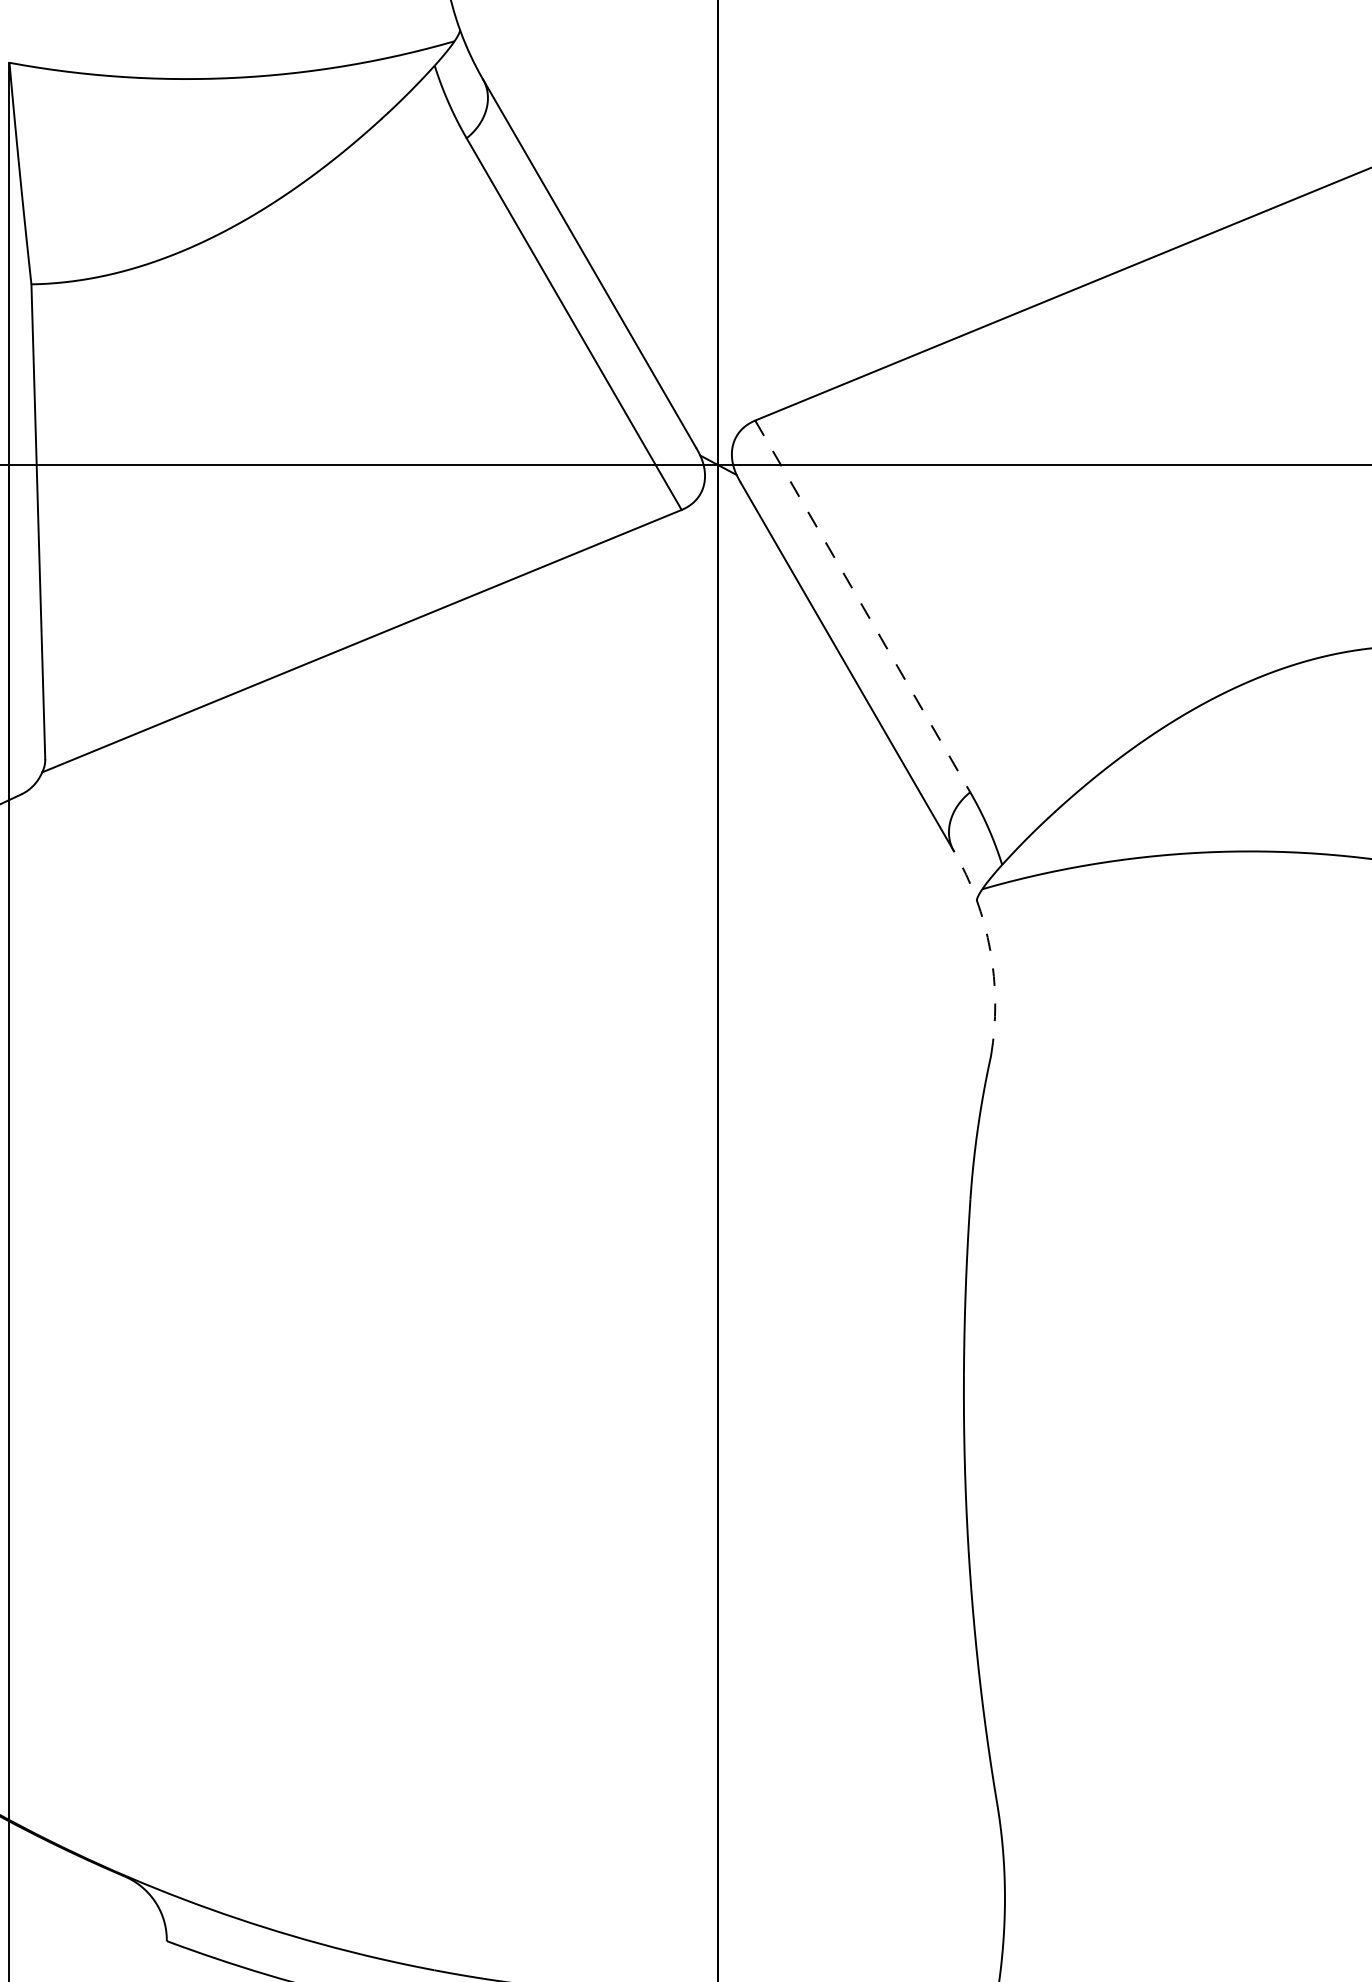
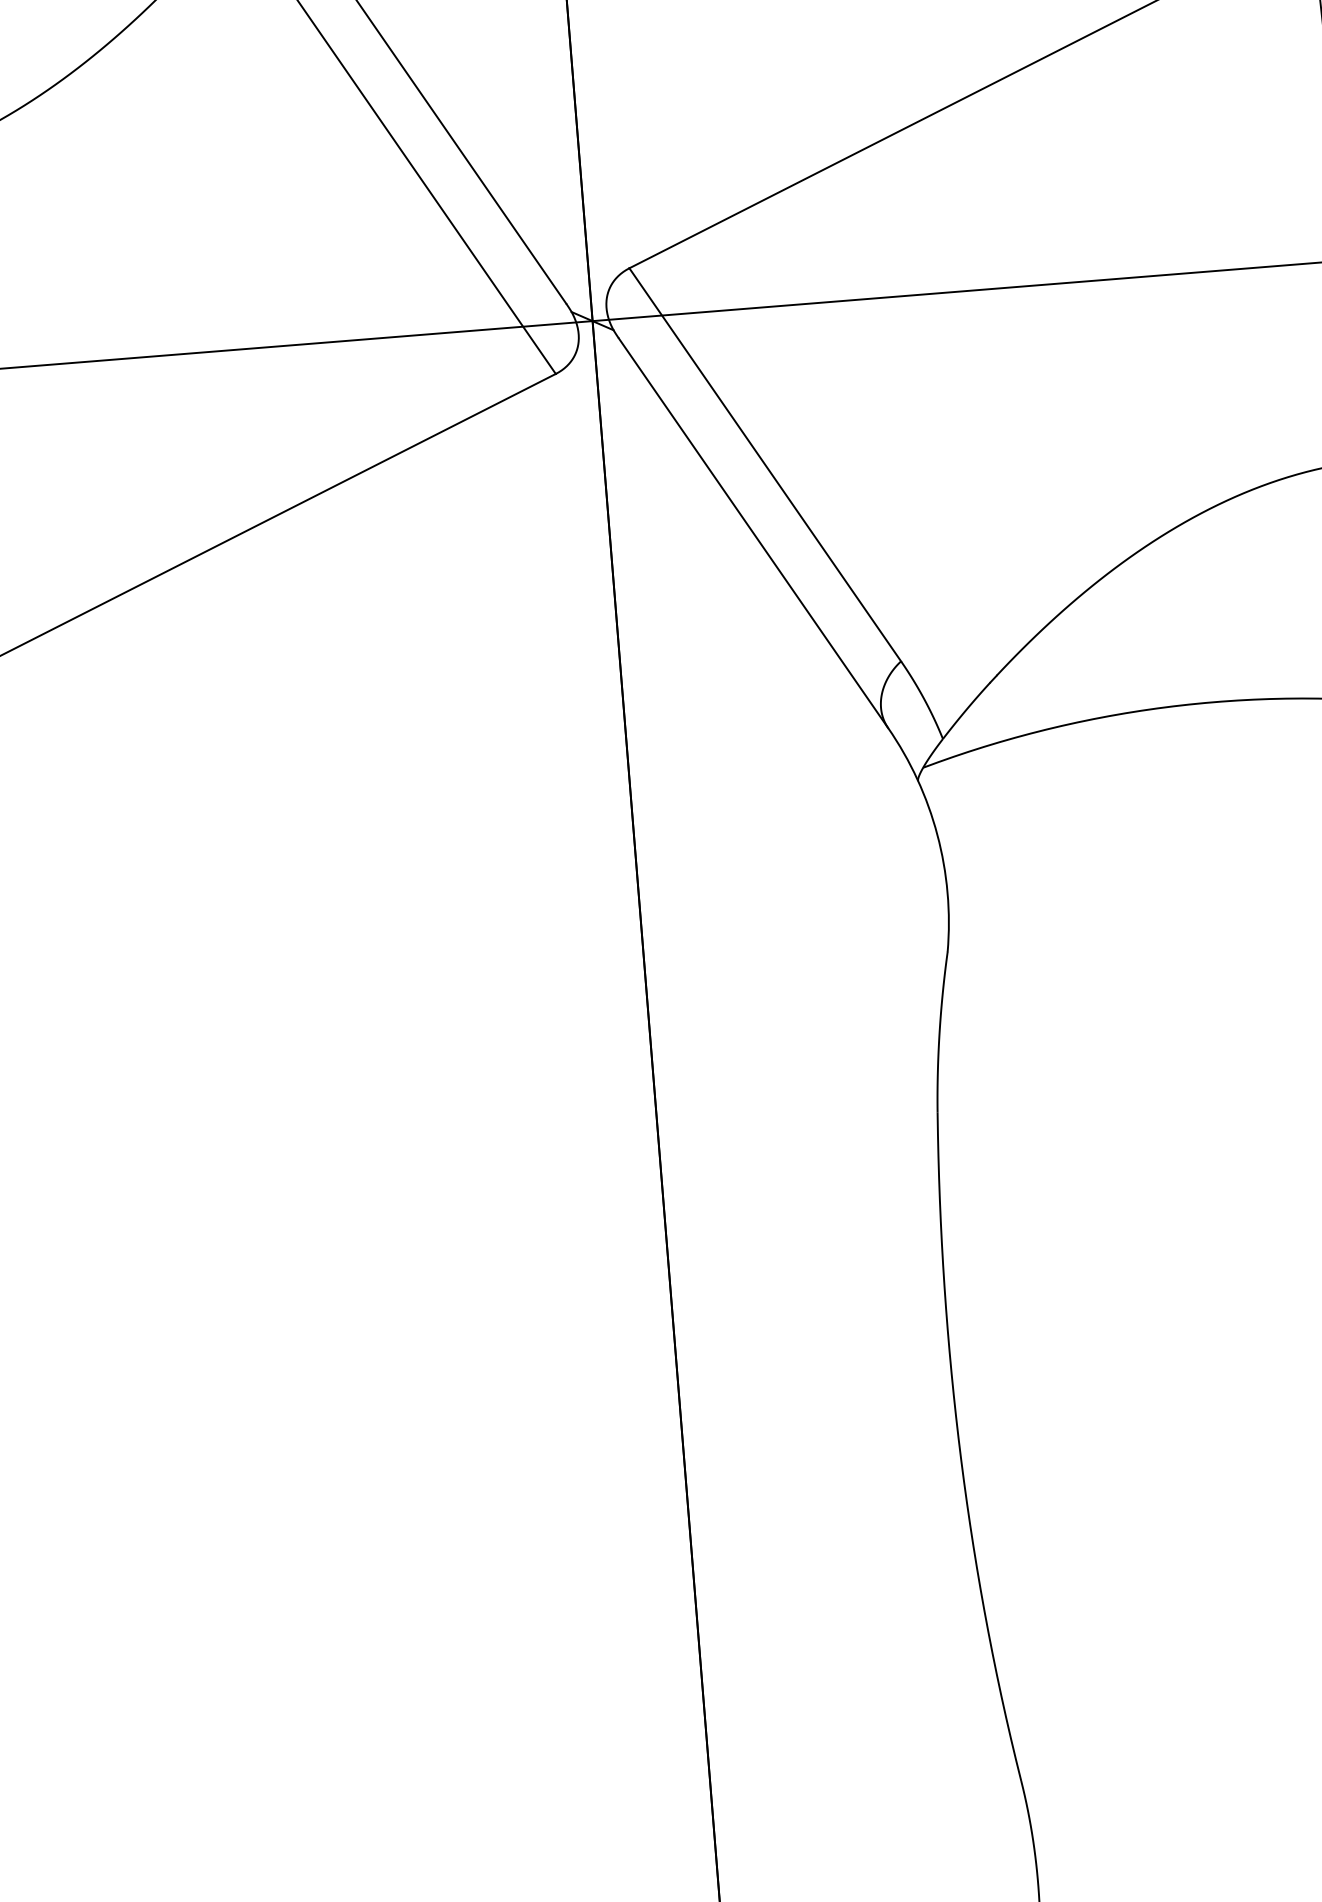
line: (862, 606) -> (764, 464), dashed -> solid
arc: (990, 950) -> (937, 835), dashed -> solid

